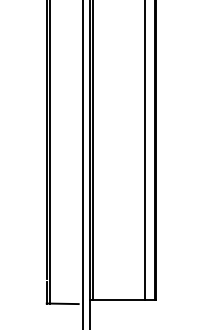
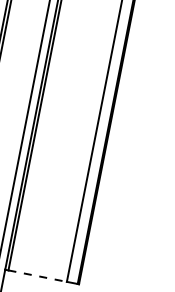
line: (119, 300) -> (37, 276), solid -> dashed

